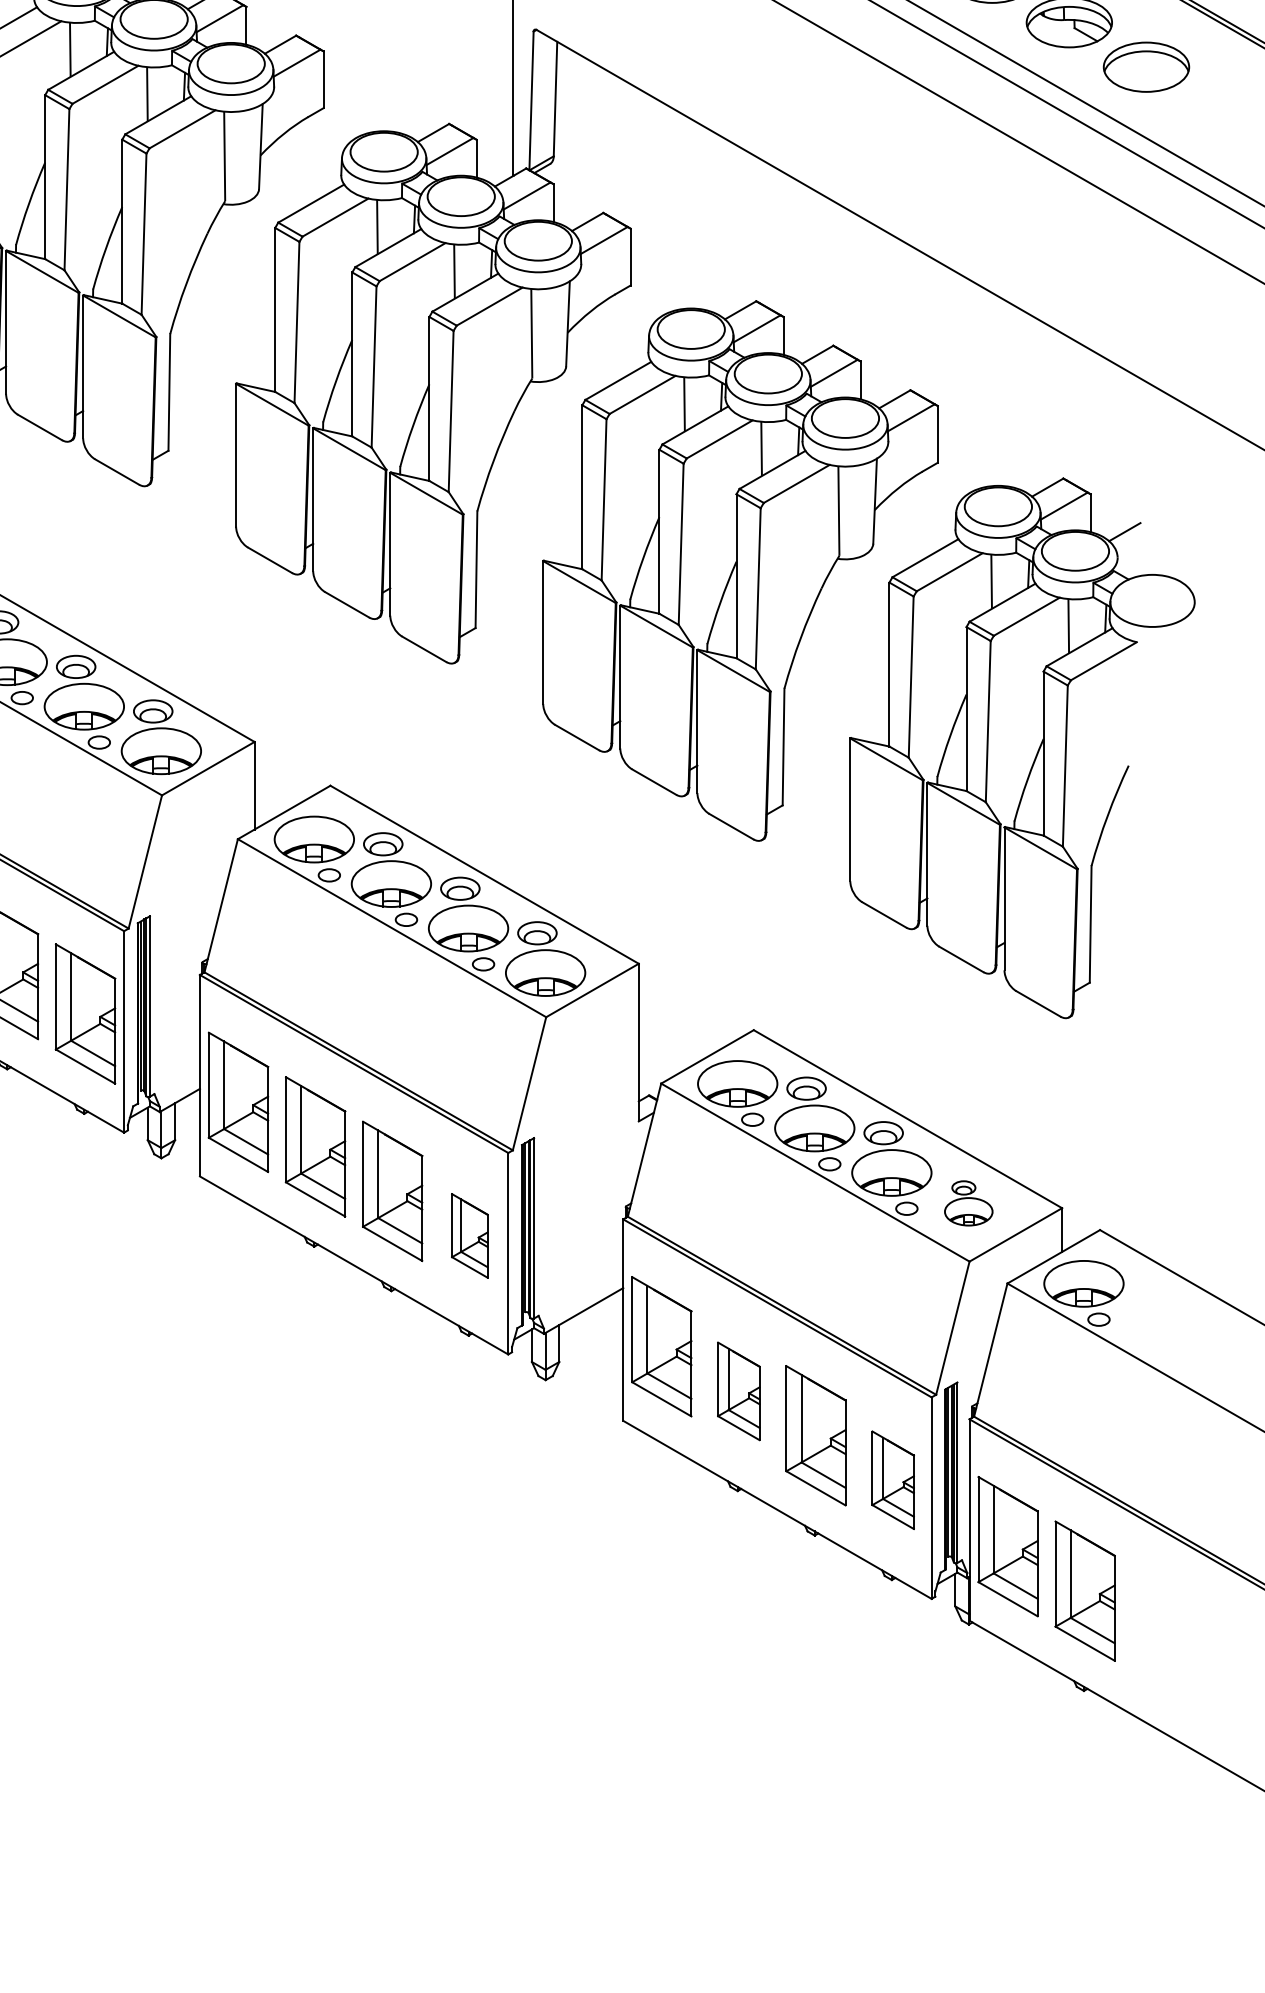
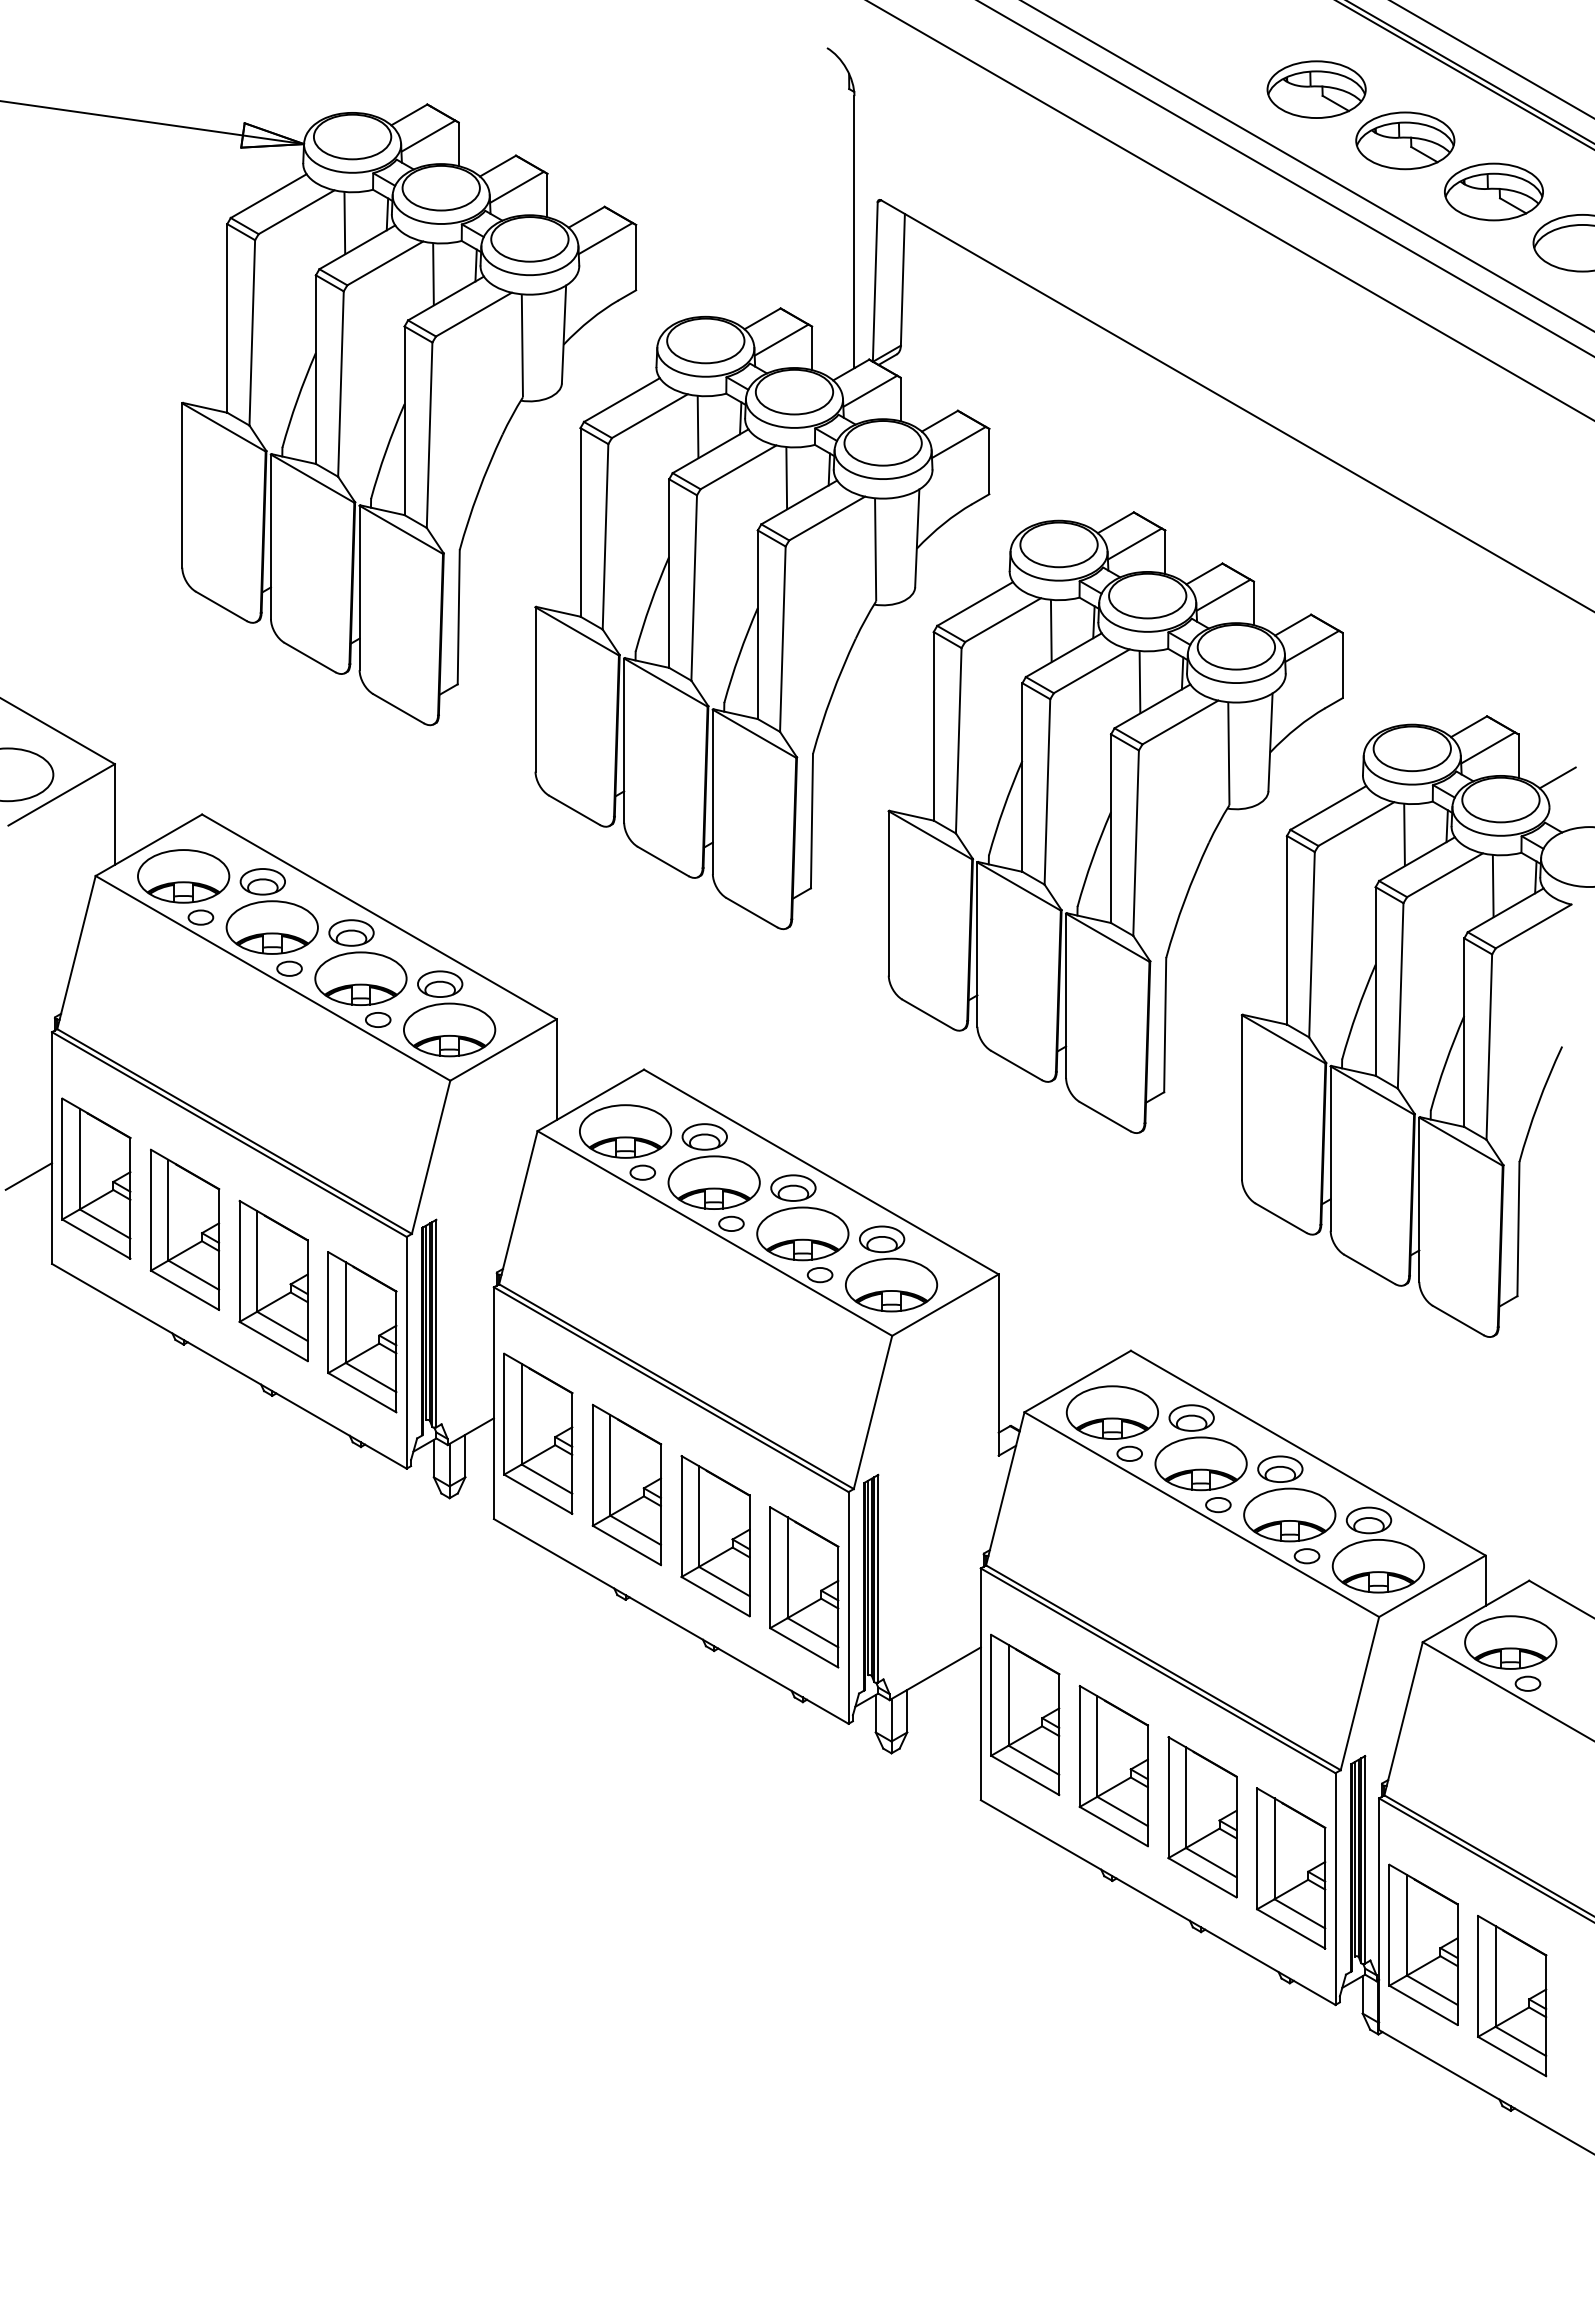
part: (968, 1202) -> (1377, 1549), size x1.67
part: (469, 1235) -> (804, 1587), size x1.67
part: (738, 1391) -> (1113, 1766), size x1.43
part: (893, 1480) -> (1291, 1868), size x1.43

